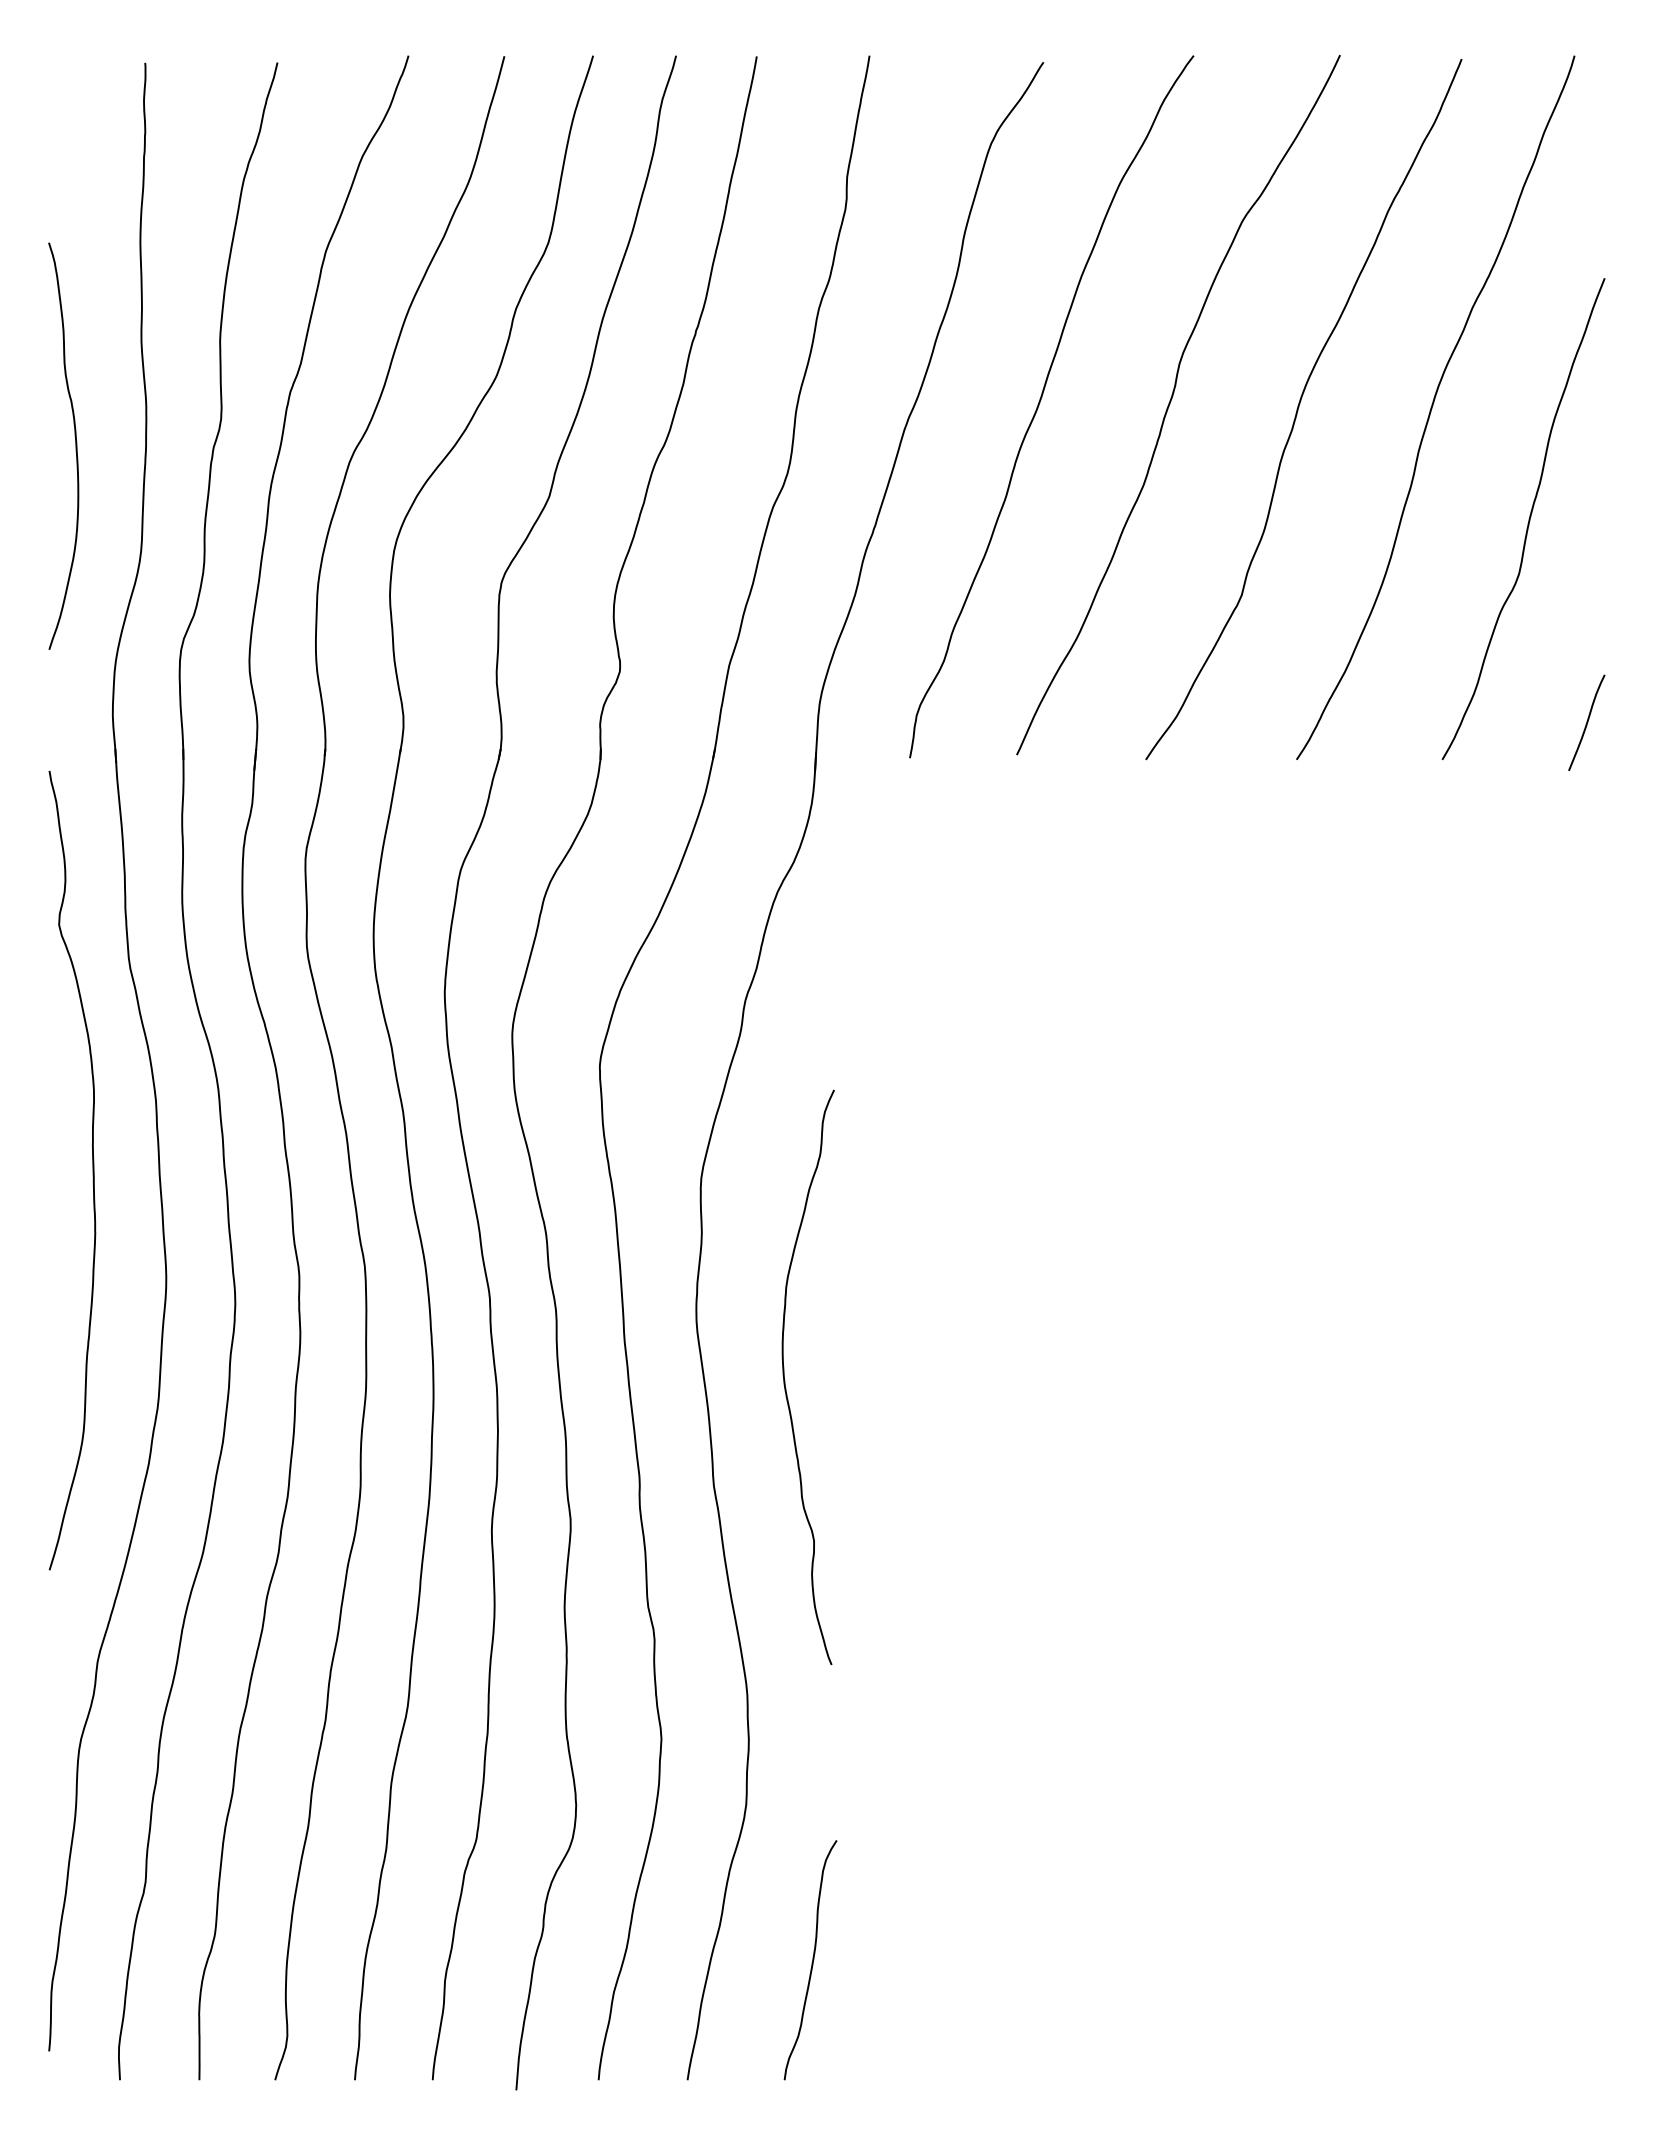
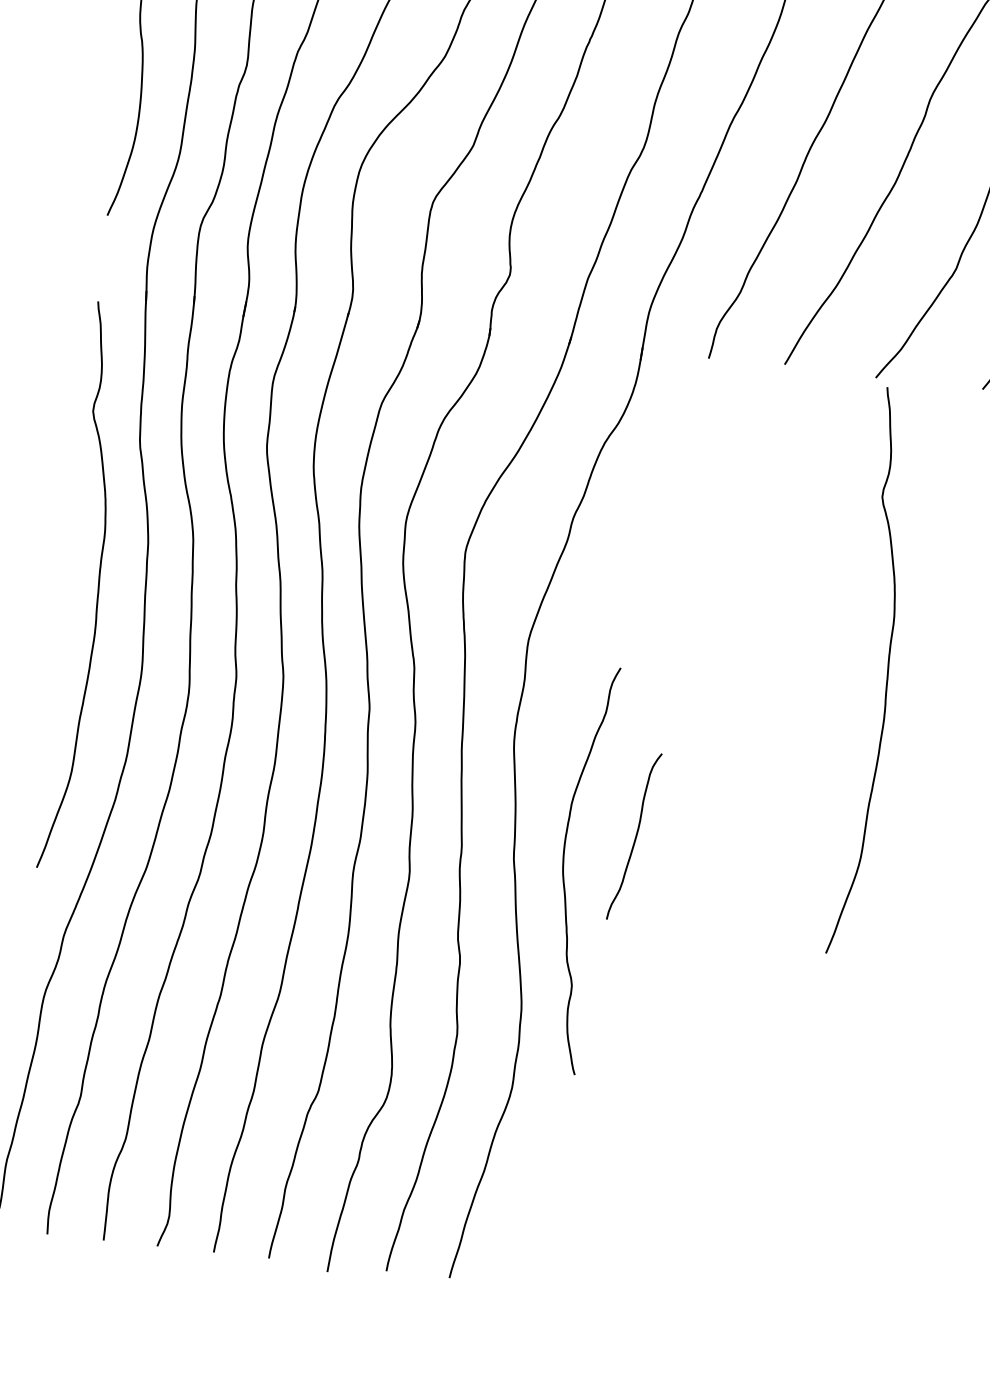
curve: (1206, 1170) -> (887, 673), added
curve: (785, 1380) -> (563, 869), moved
curve: (812, 1960) -> (635, 836), moved

